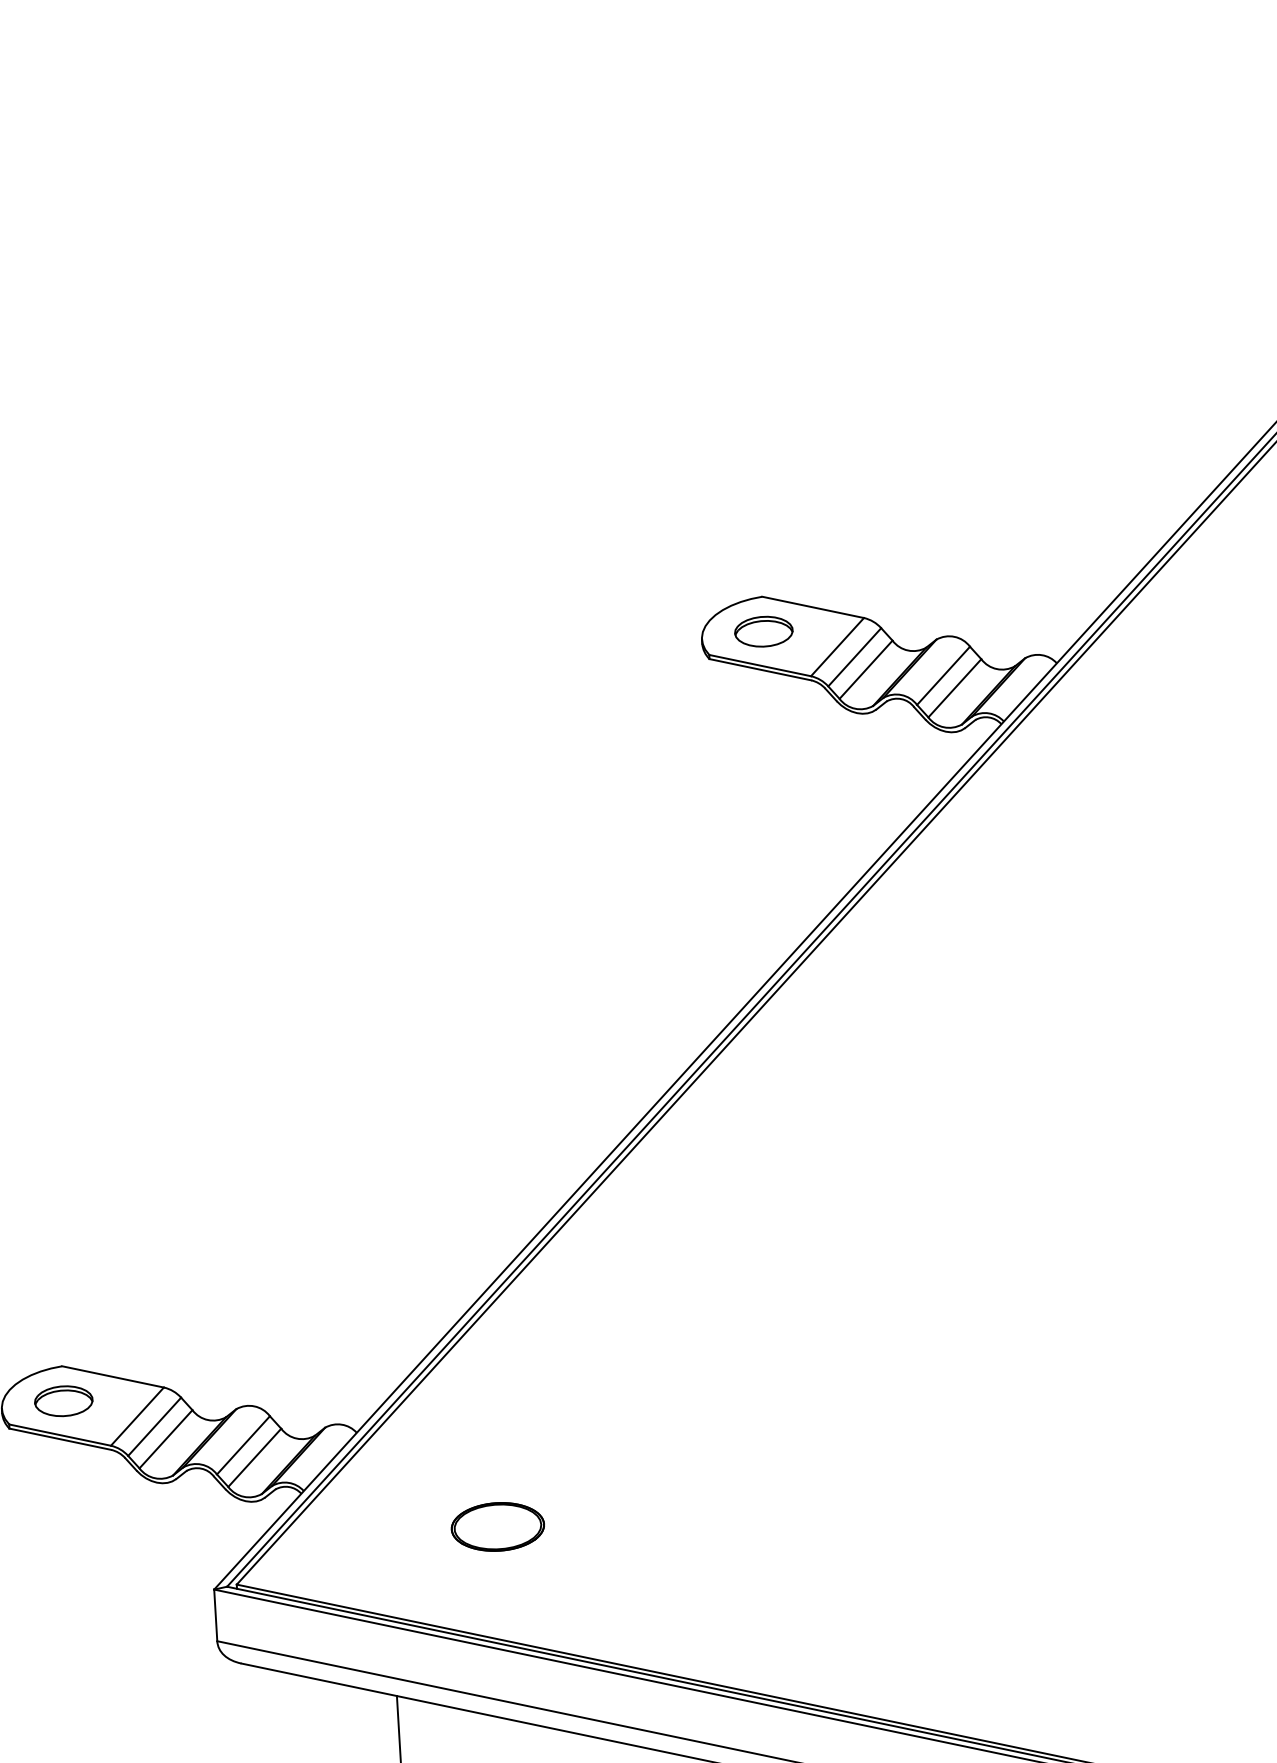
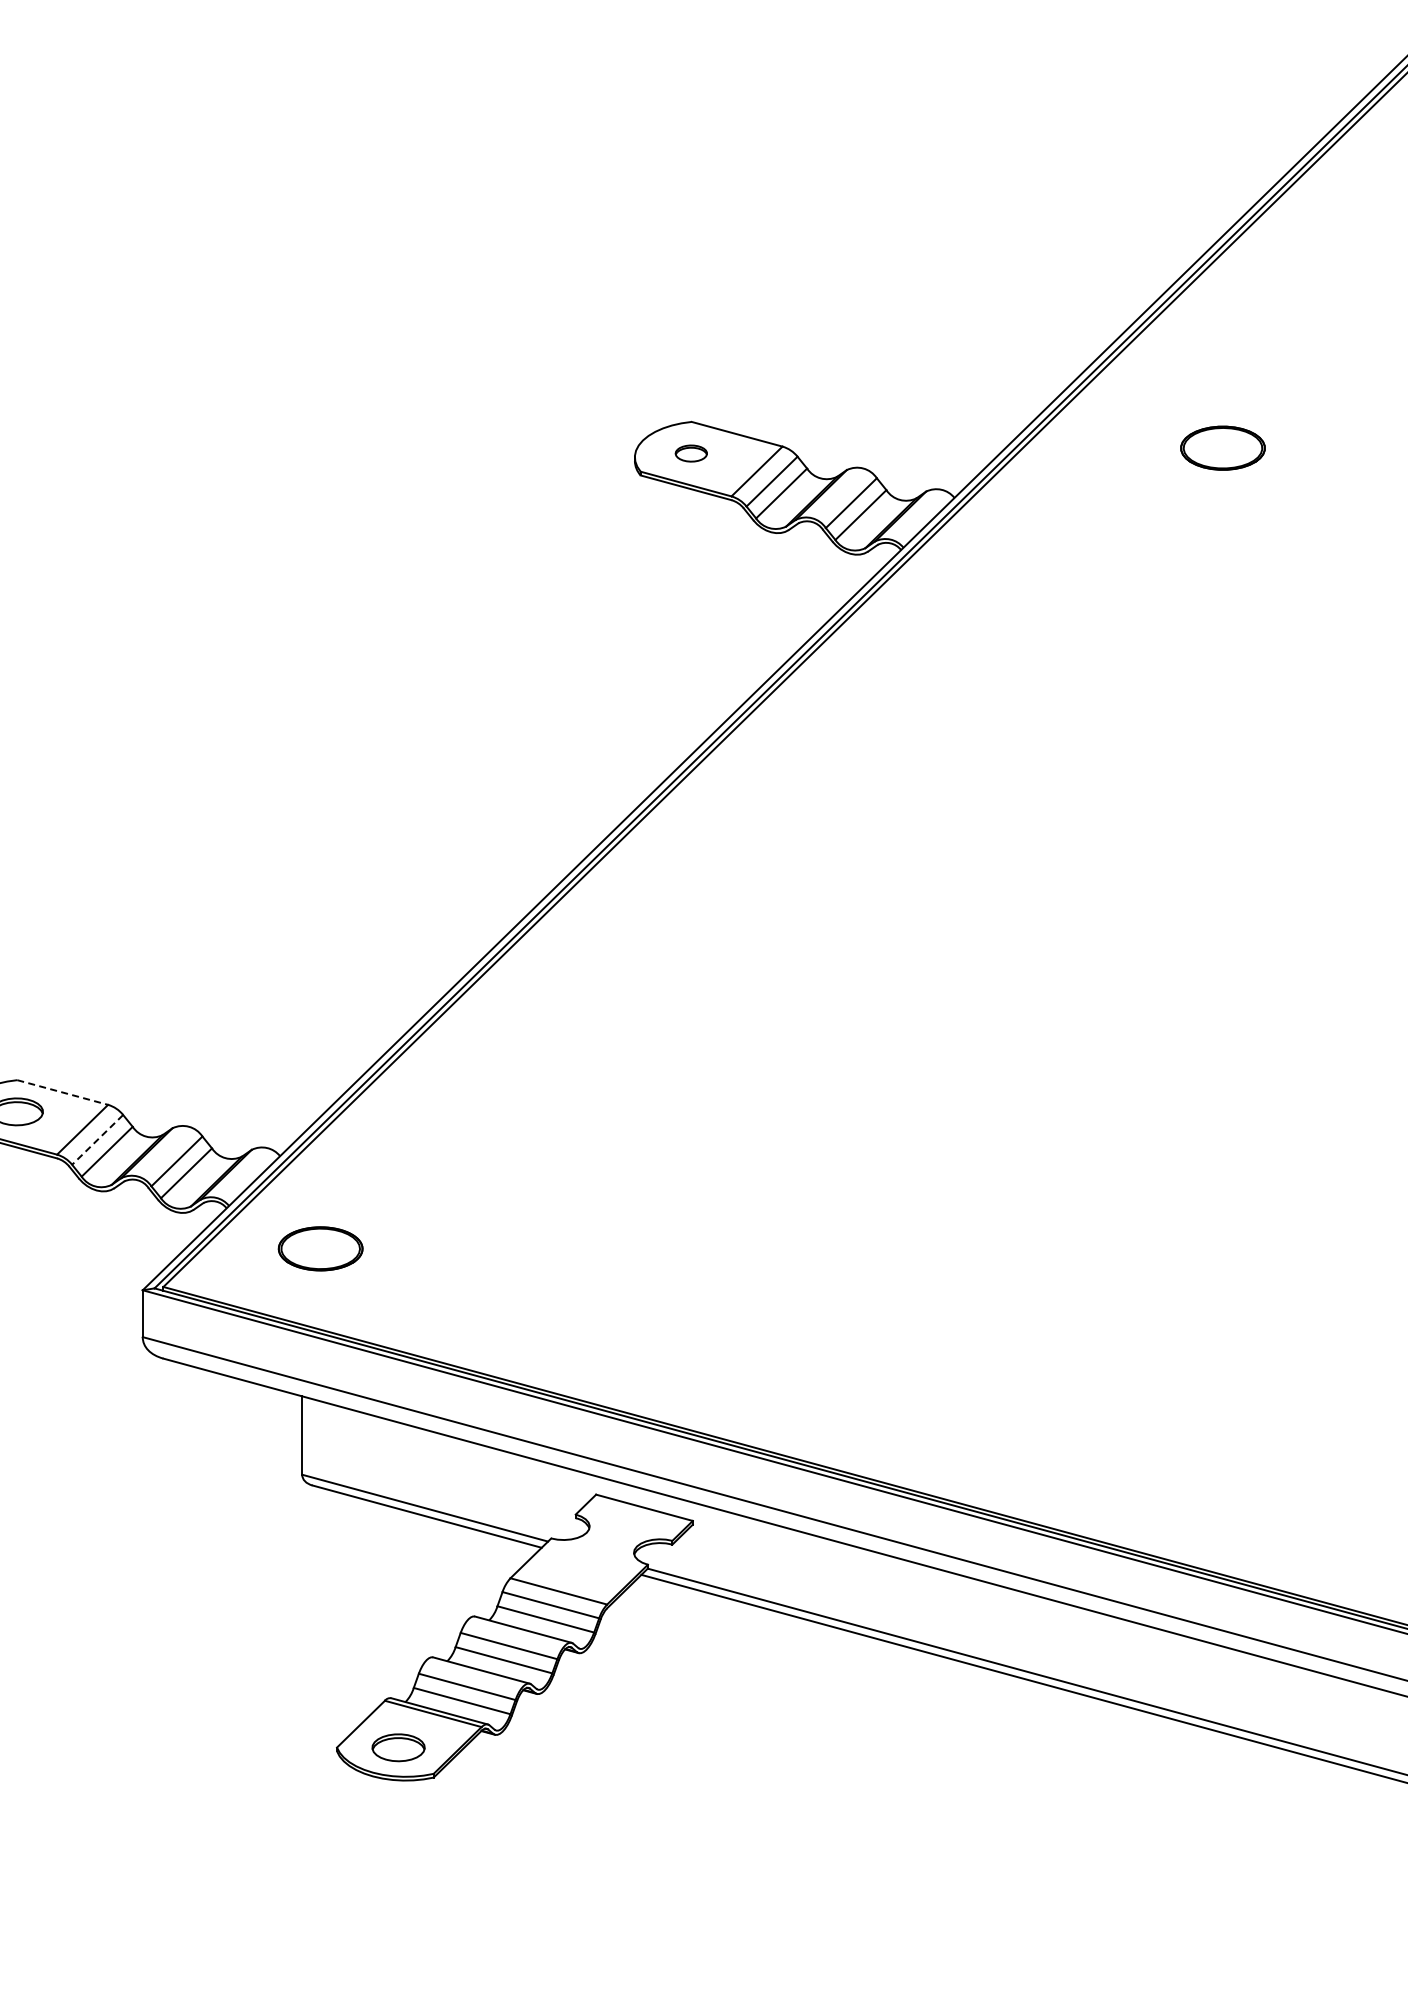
part: (764, 631) -> (691, 453), size x0.6
line: (113, 1376) -> (63, 1092), solid -> dashed
line: (154, 1426) -> (97, 1139), solid -> dashed
part: (497, 1526) -> (320, 1248), moved

